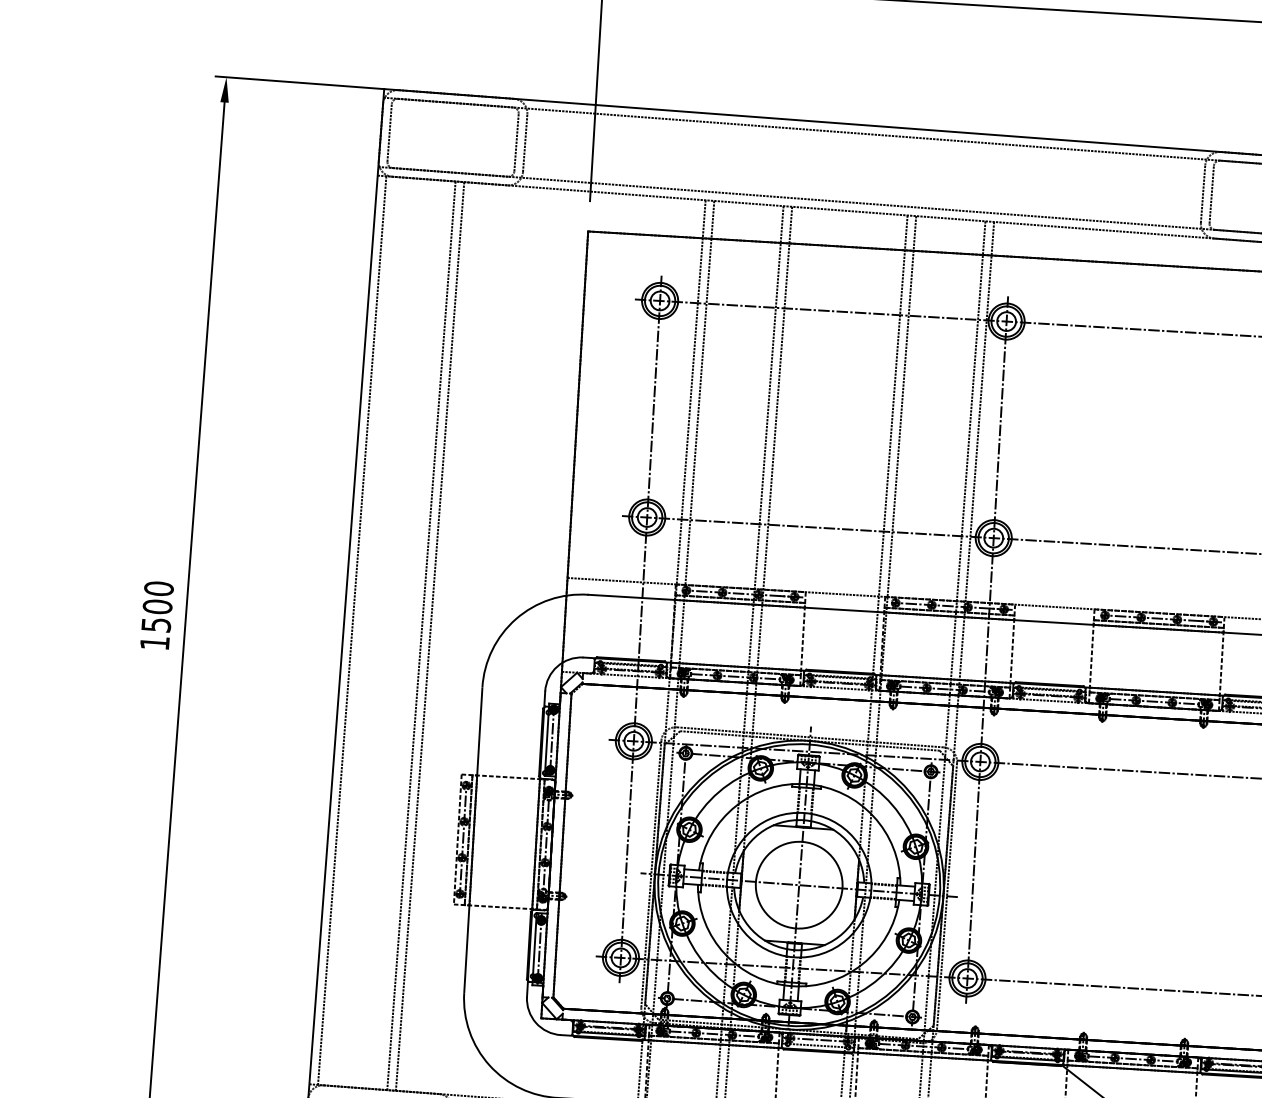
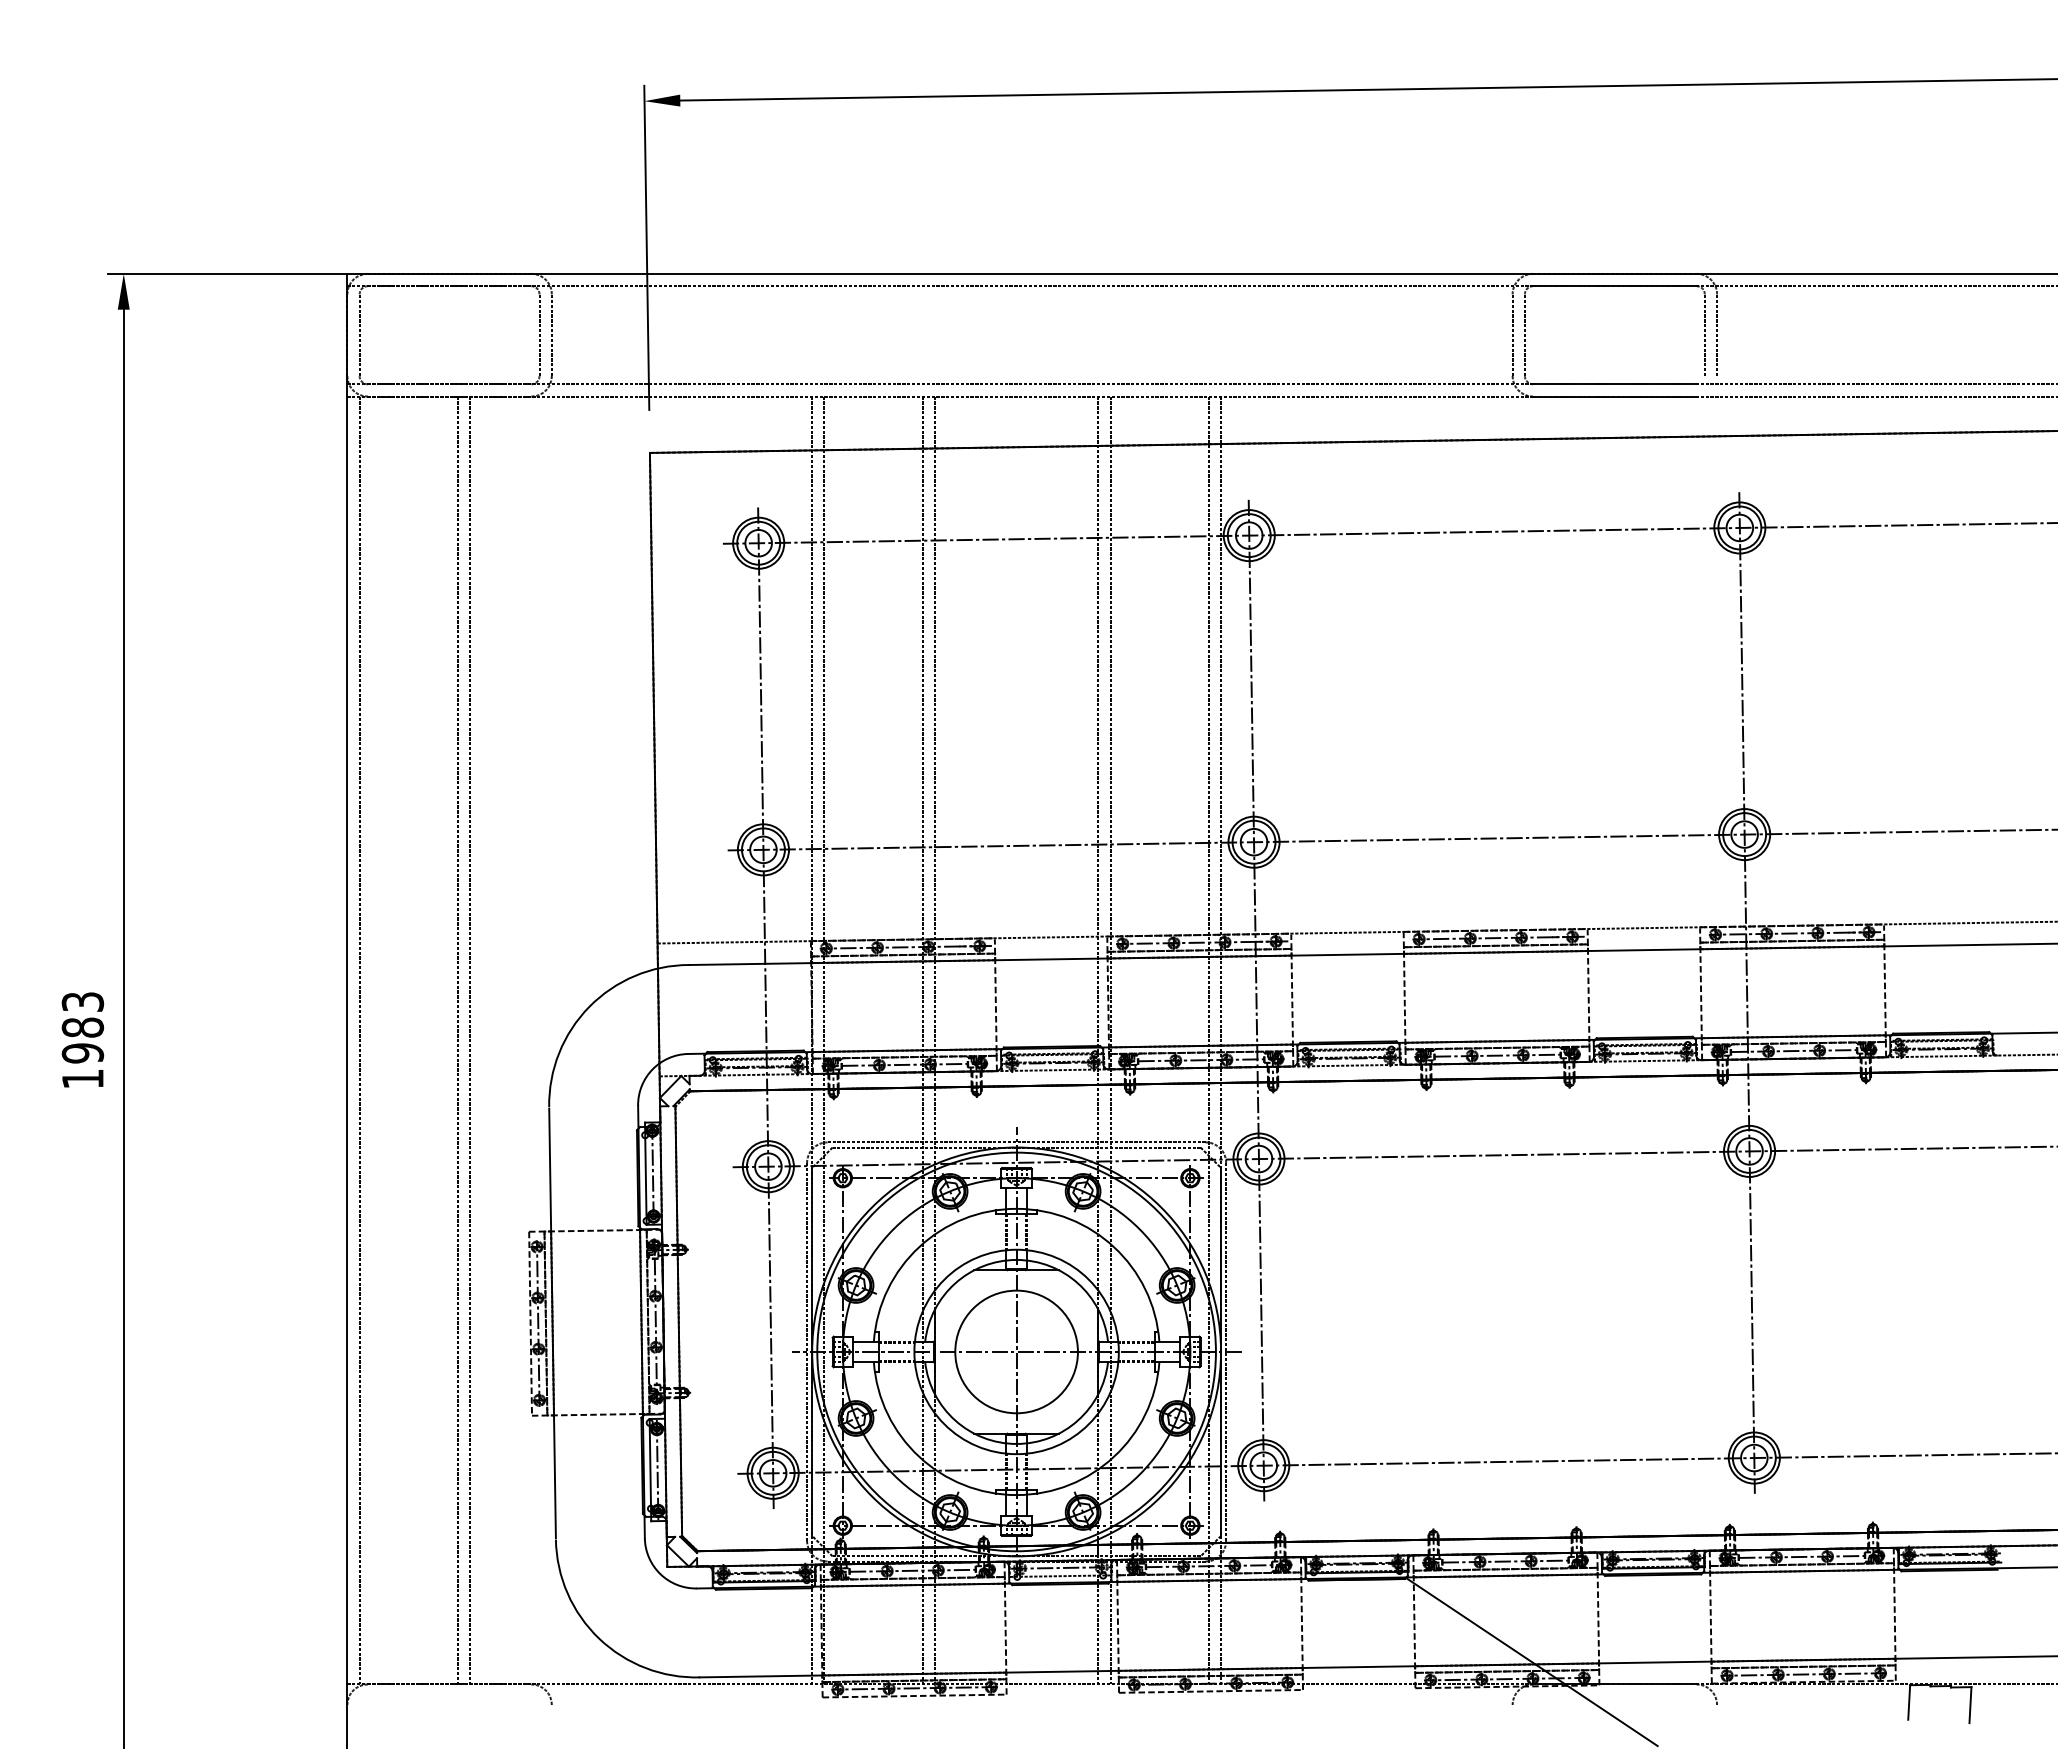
text: (157, 606) -> (82, 1027), 1500 -> 1983

